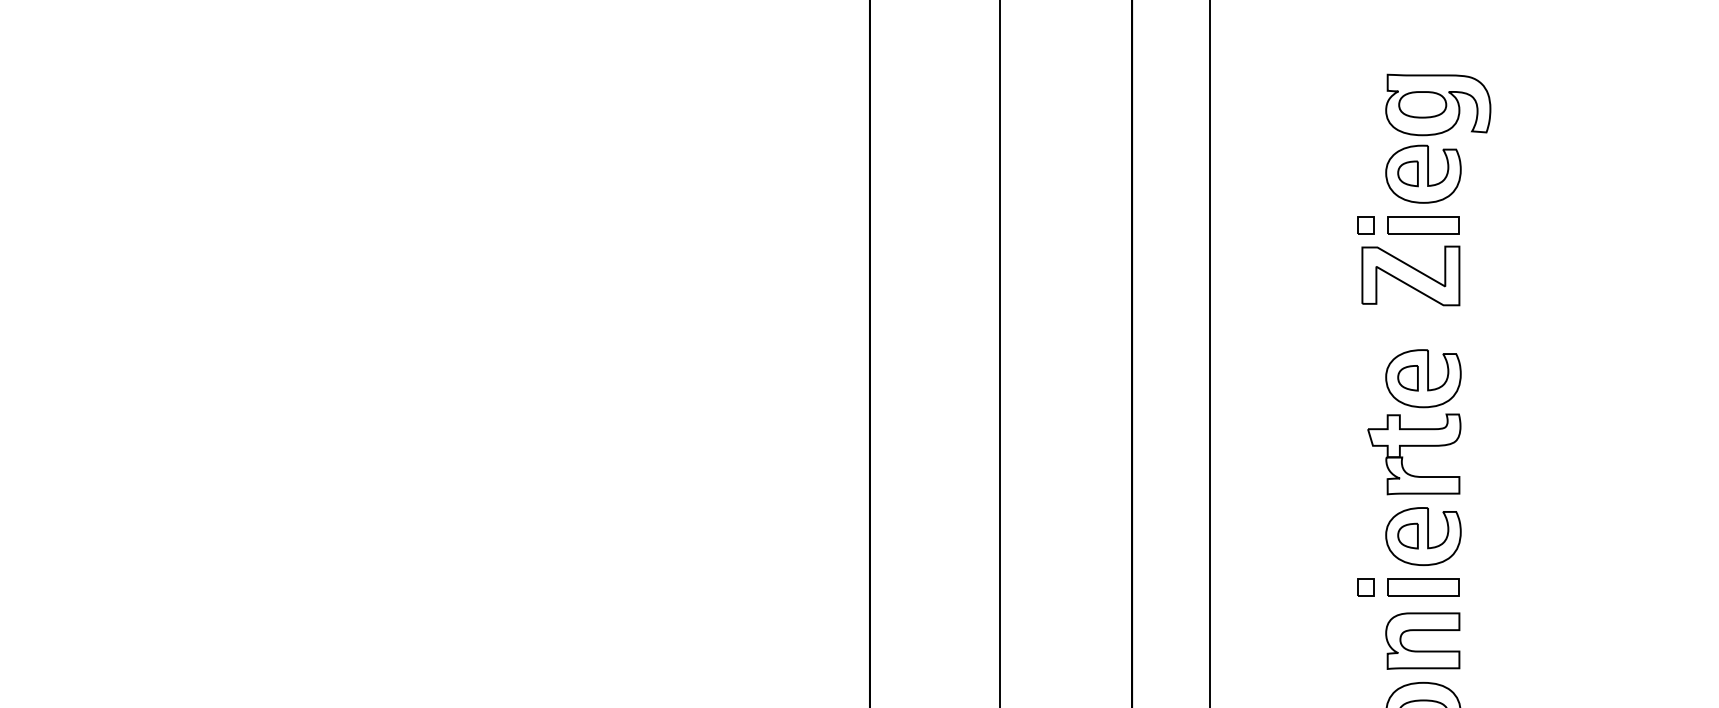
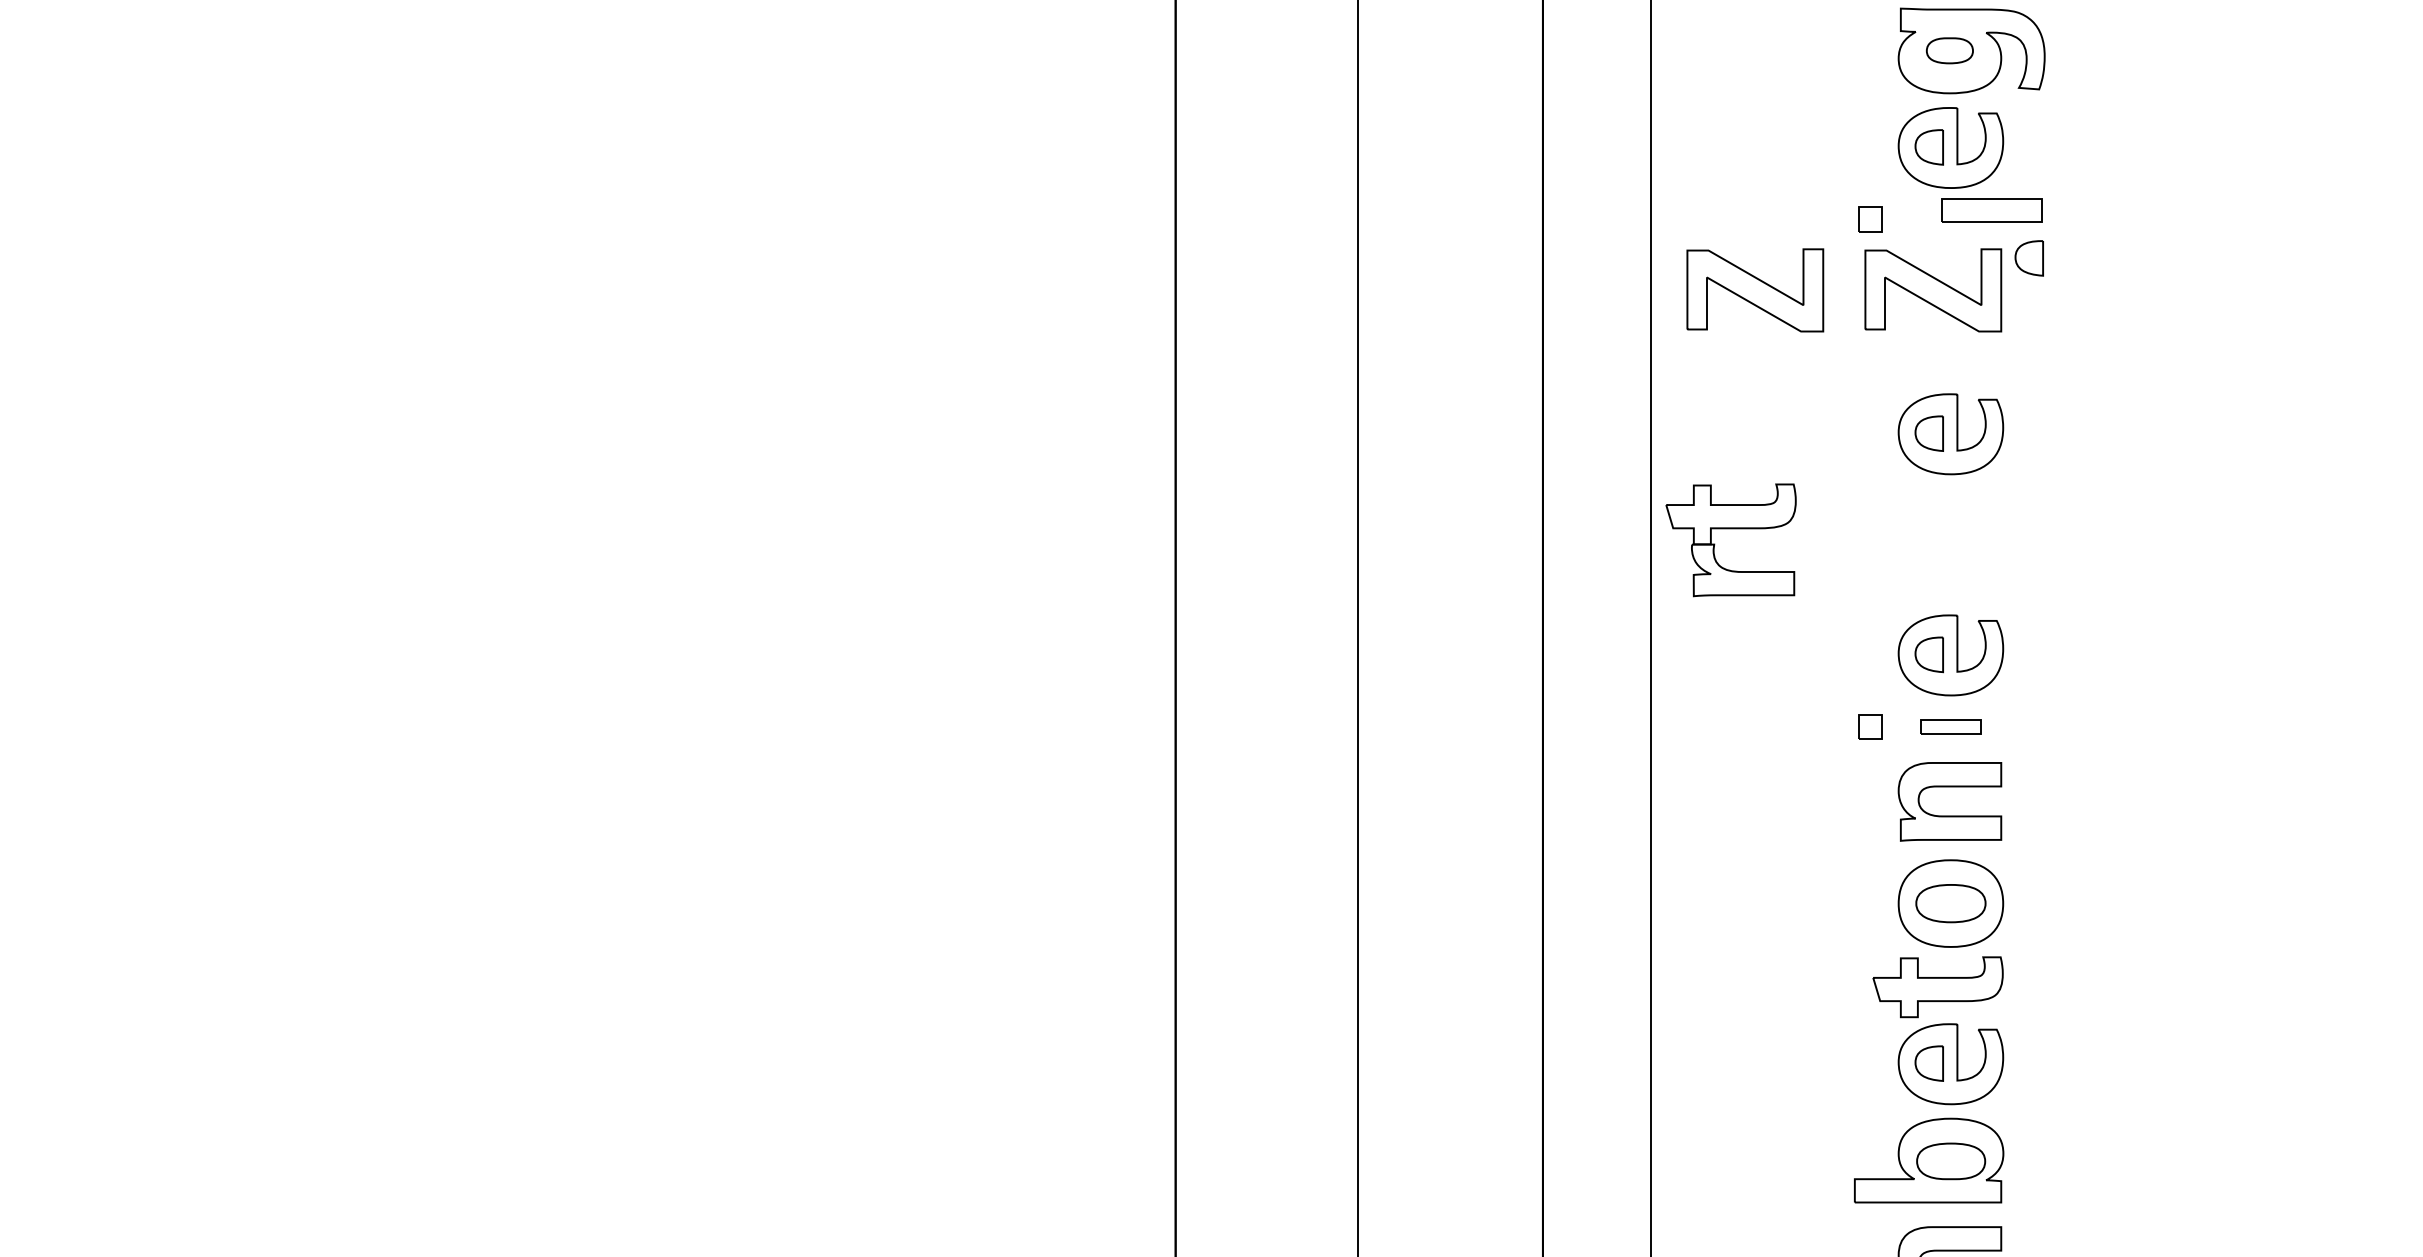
part: (1422, 104) -> (1949, 50), size x0.7
part: (1423, 225) -> (1991, 210), moved
part: (1478, 253) -> (2028, 258), added
part: (1283, 276) -> (1755, 290), added
part: (1413, 446) -> (1730, 529), moved
part: (1423, 587) -> (1950, 726), size x0.6

